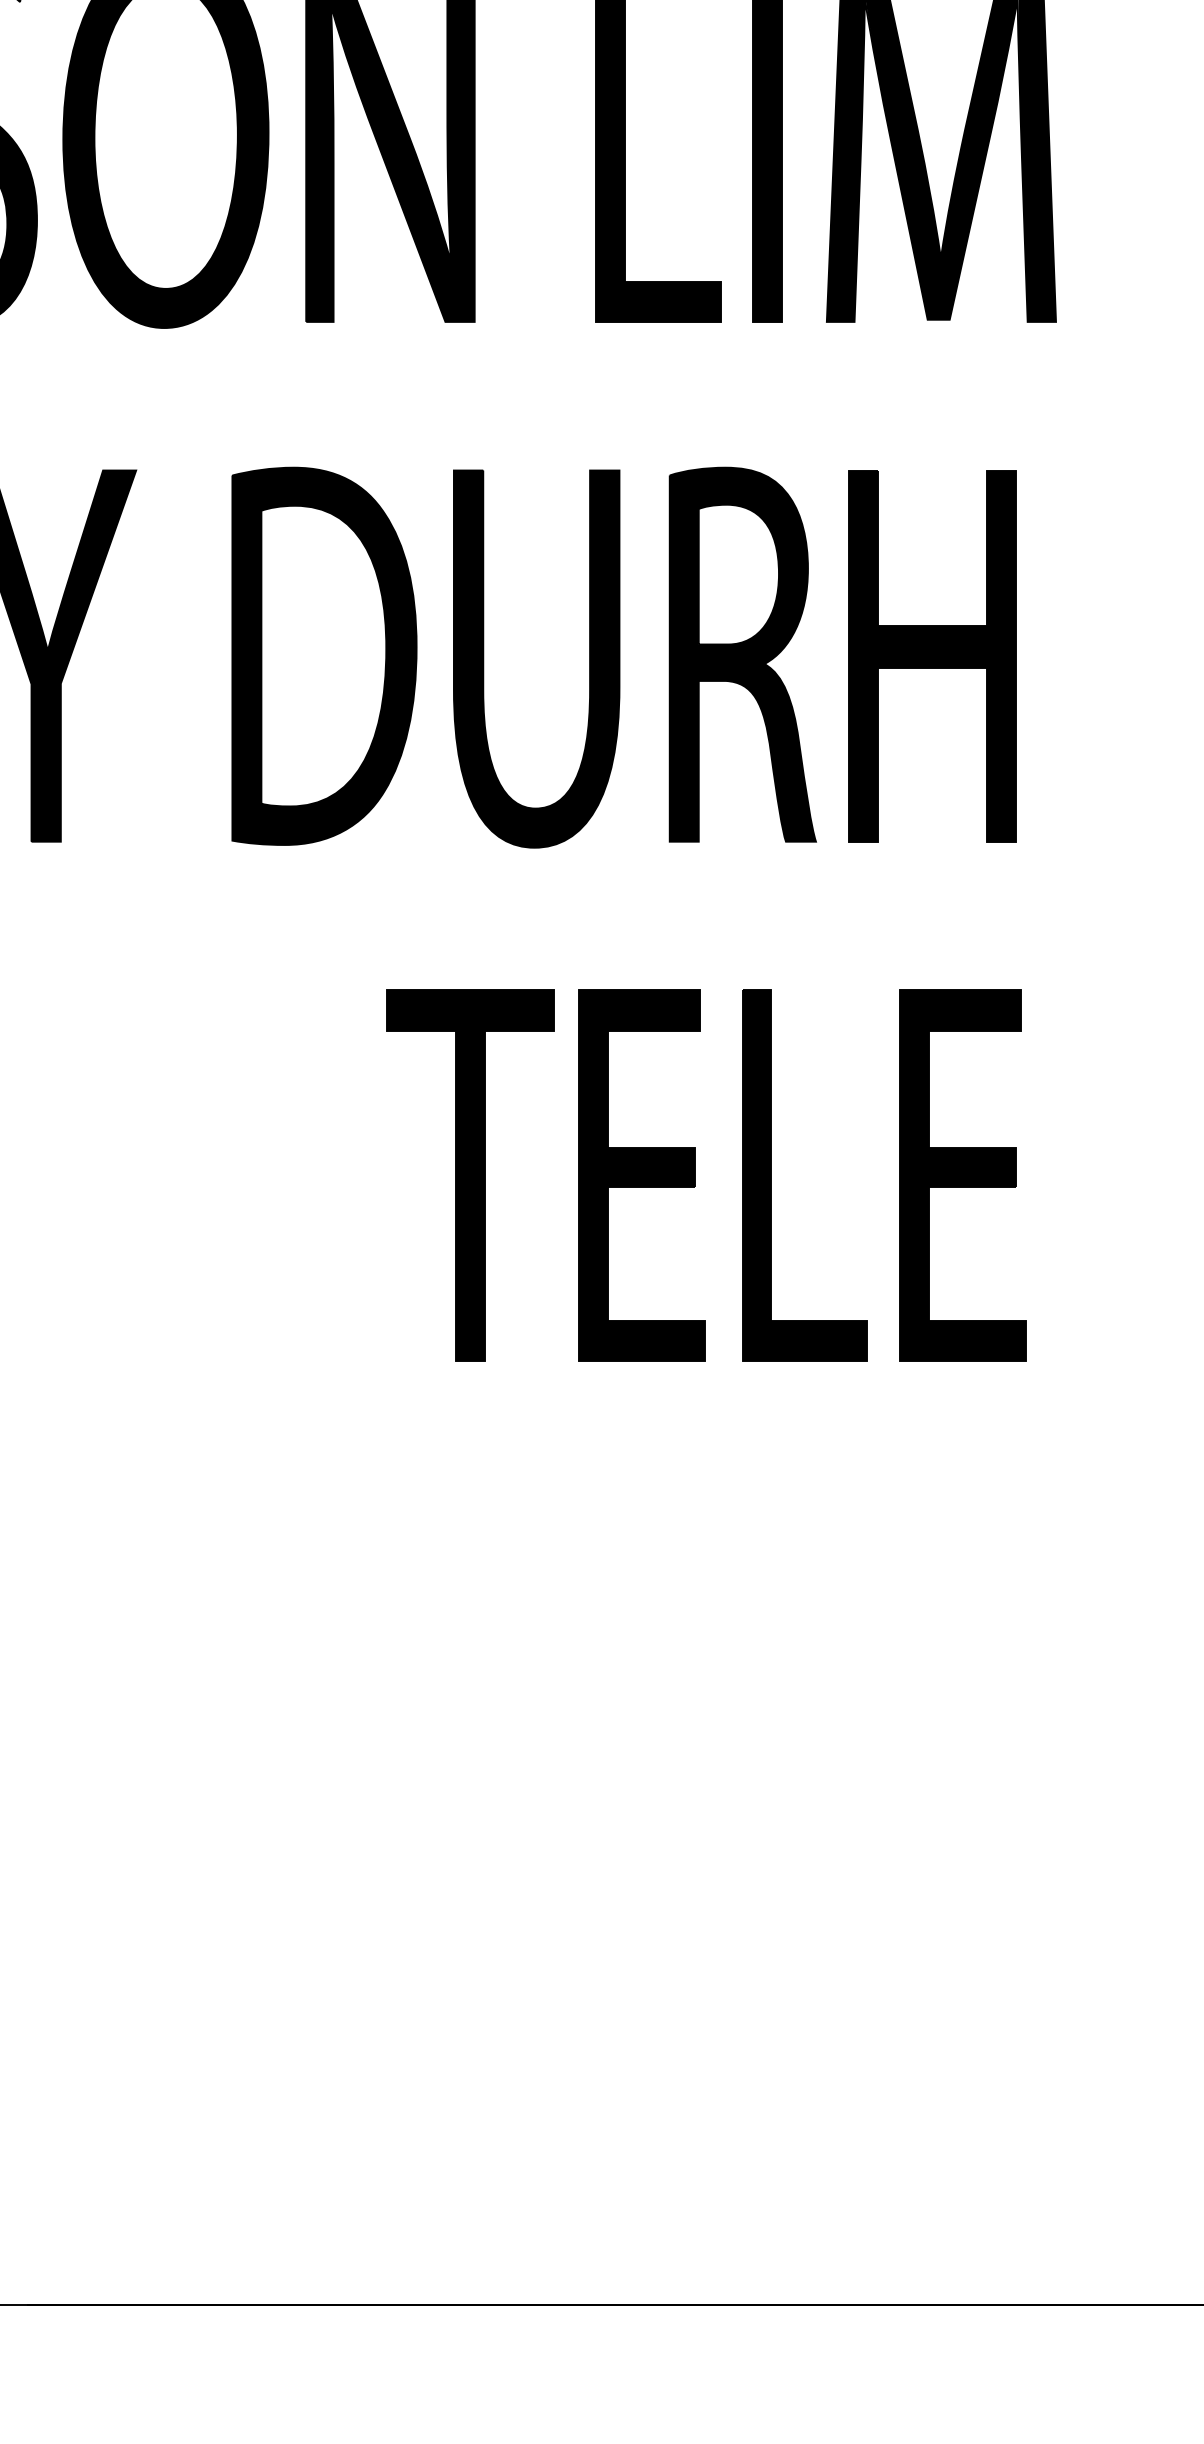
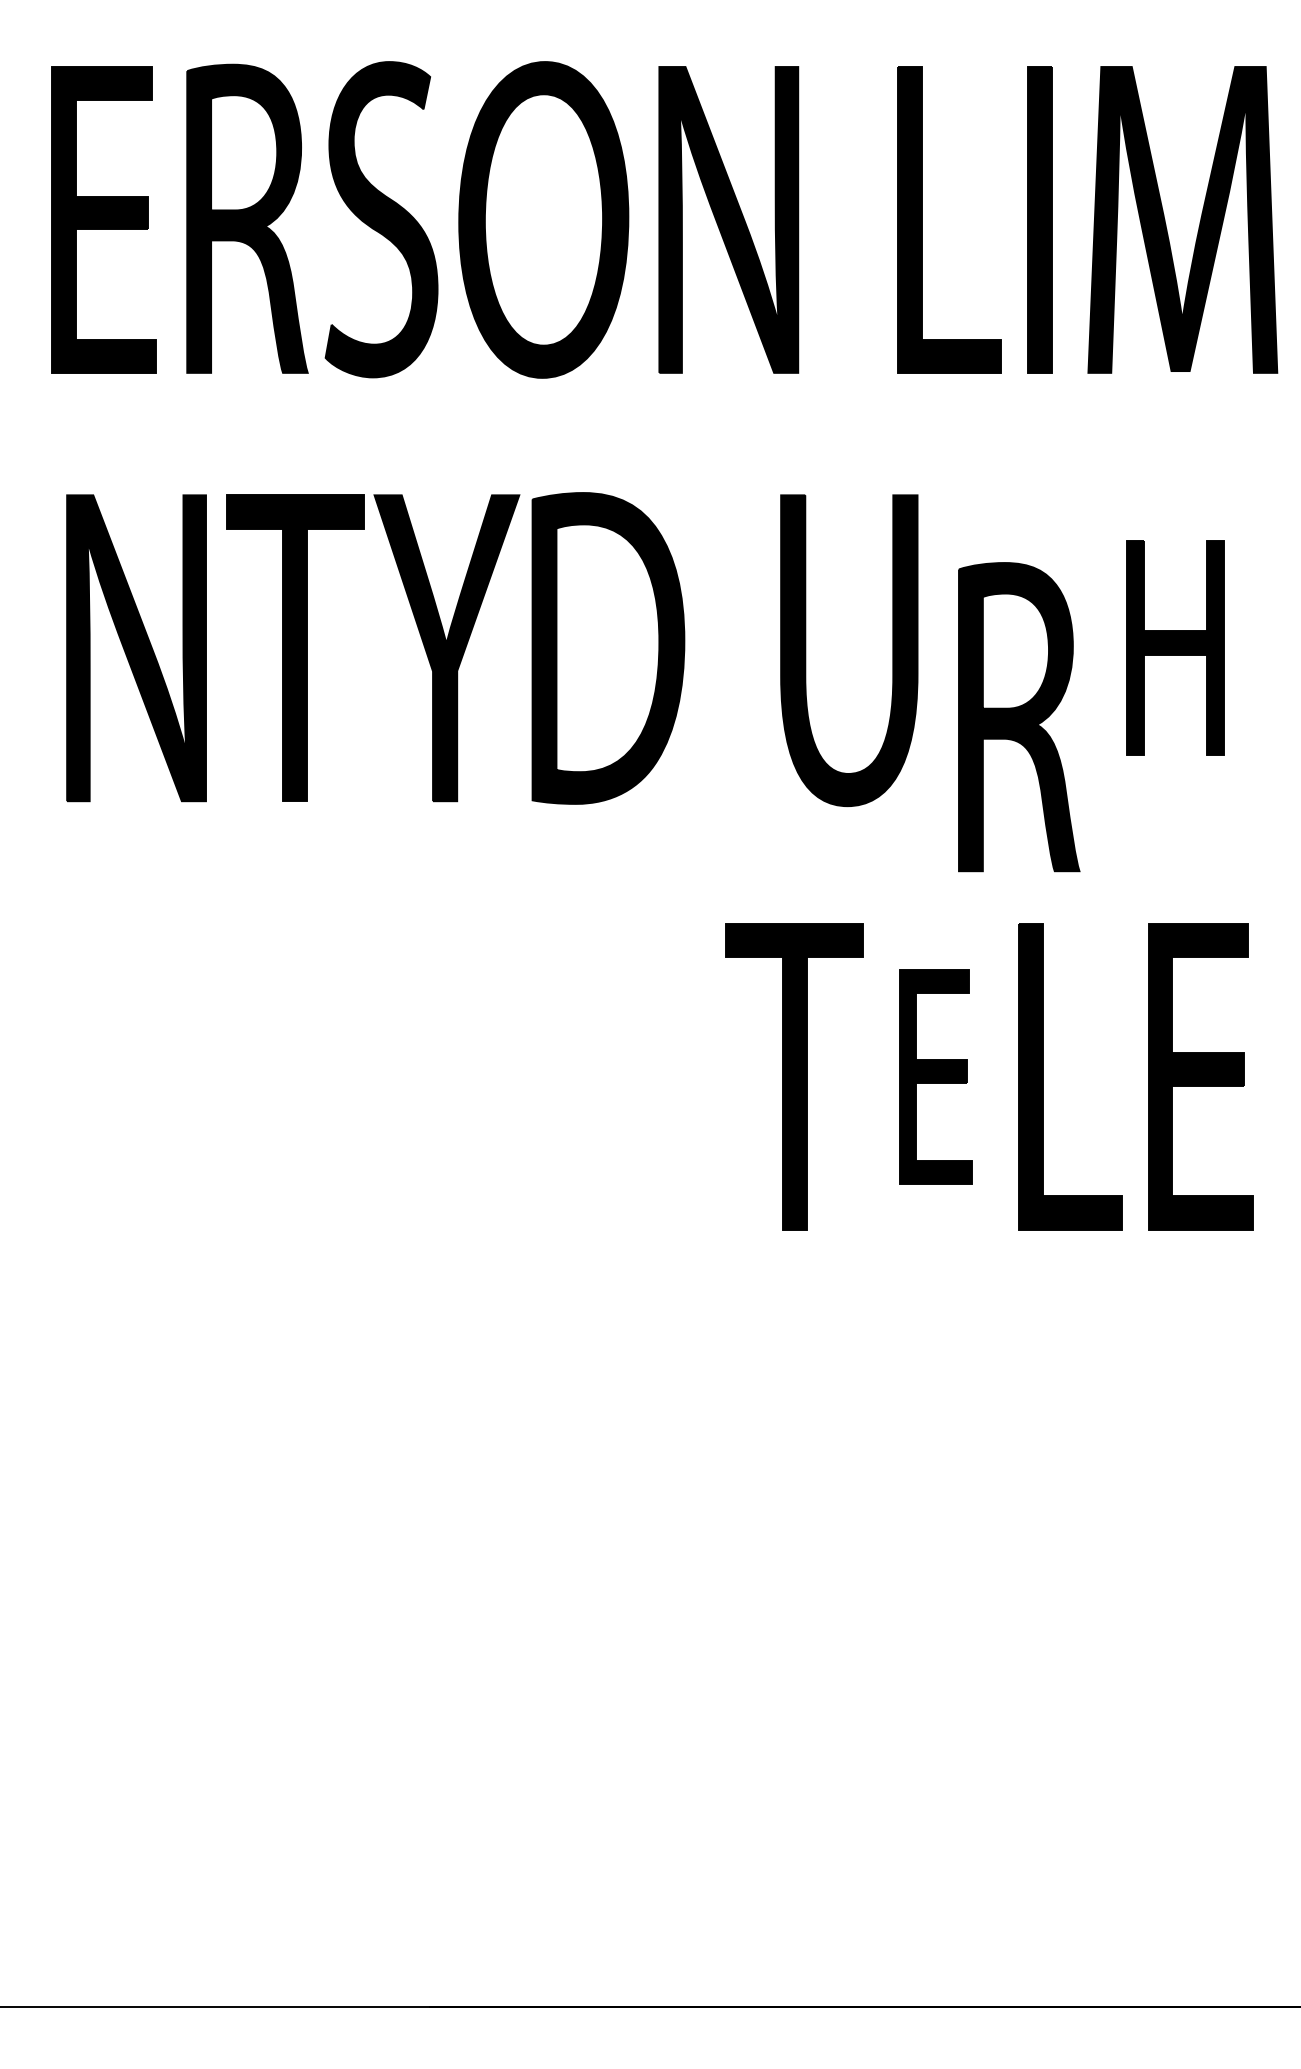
part: (743, 655) -> (1019, 717), moved
part: (932, 655) -> (1175, 647), size x0.7
part: (324, 656) -> (608, 648), moved
part: (641, 1175) -> (935, 1076), size x0.7

